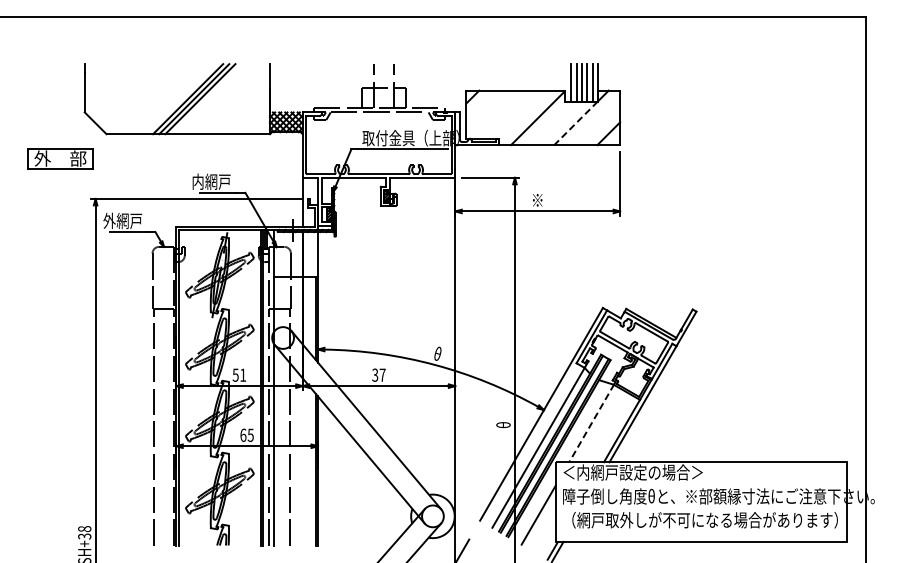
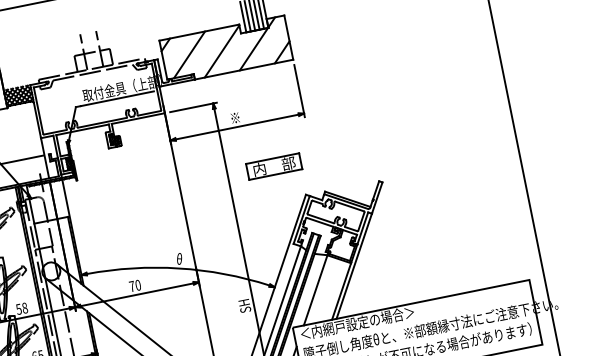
line: (498, 114) -> (189, 54), added
line: (576, 123) -> (254, 49), dashed -> solid
part: (571, 266) -> (273, 166), added
text: (243, 374) -> (25, 307), 51 -> 58
text: (378, 374) -> (134, 285), 37 -> 70
line: (591, 423) -> (315, 290), dashed -> solid
text: (503, 425) -> (244, 306), θ -> SH

